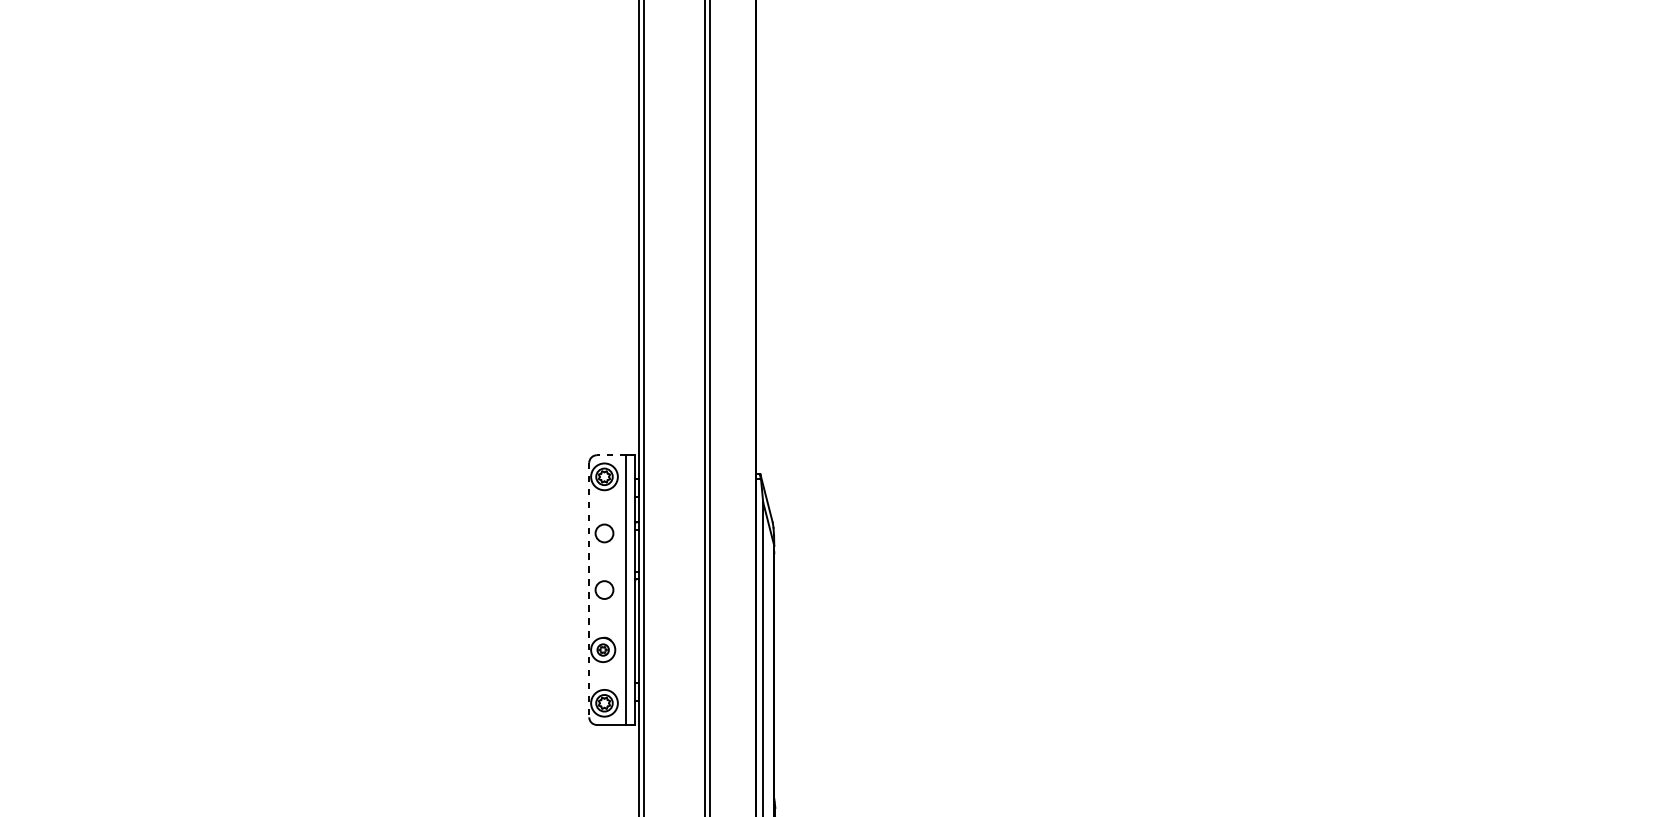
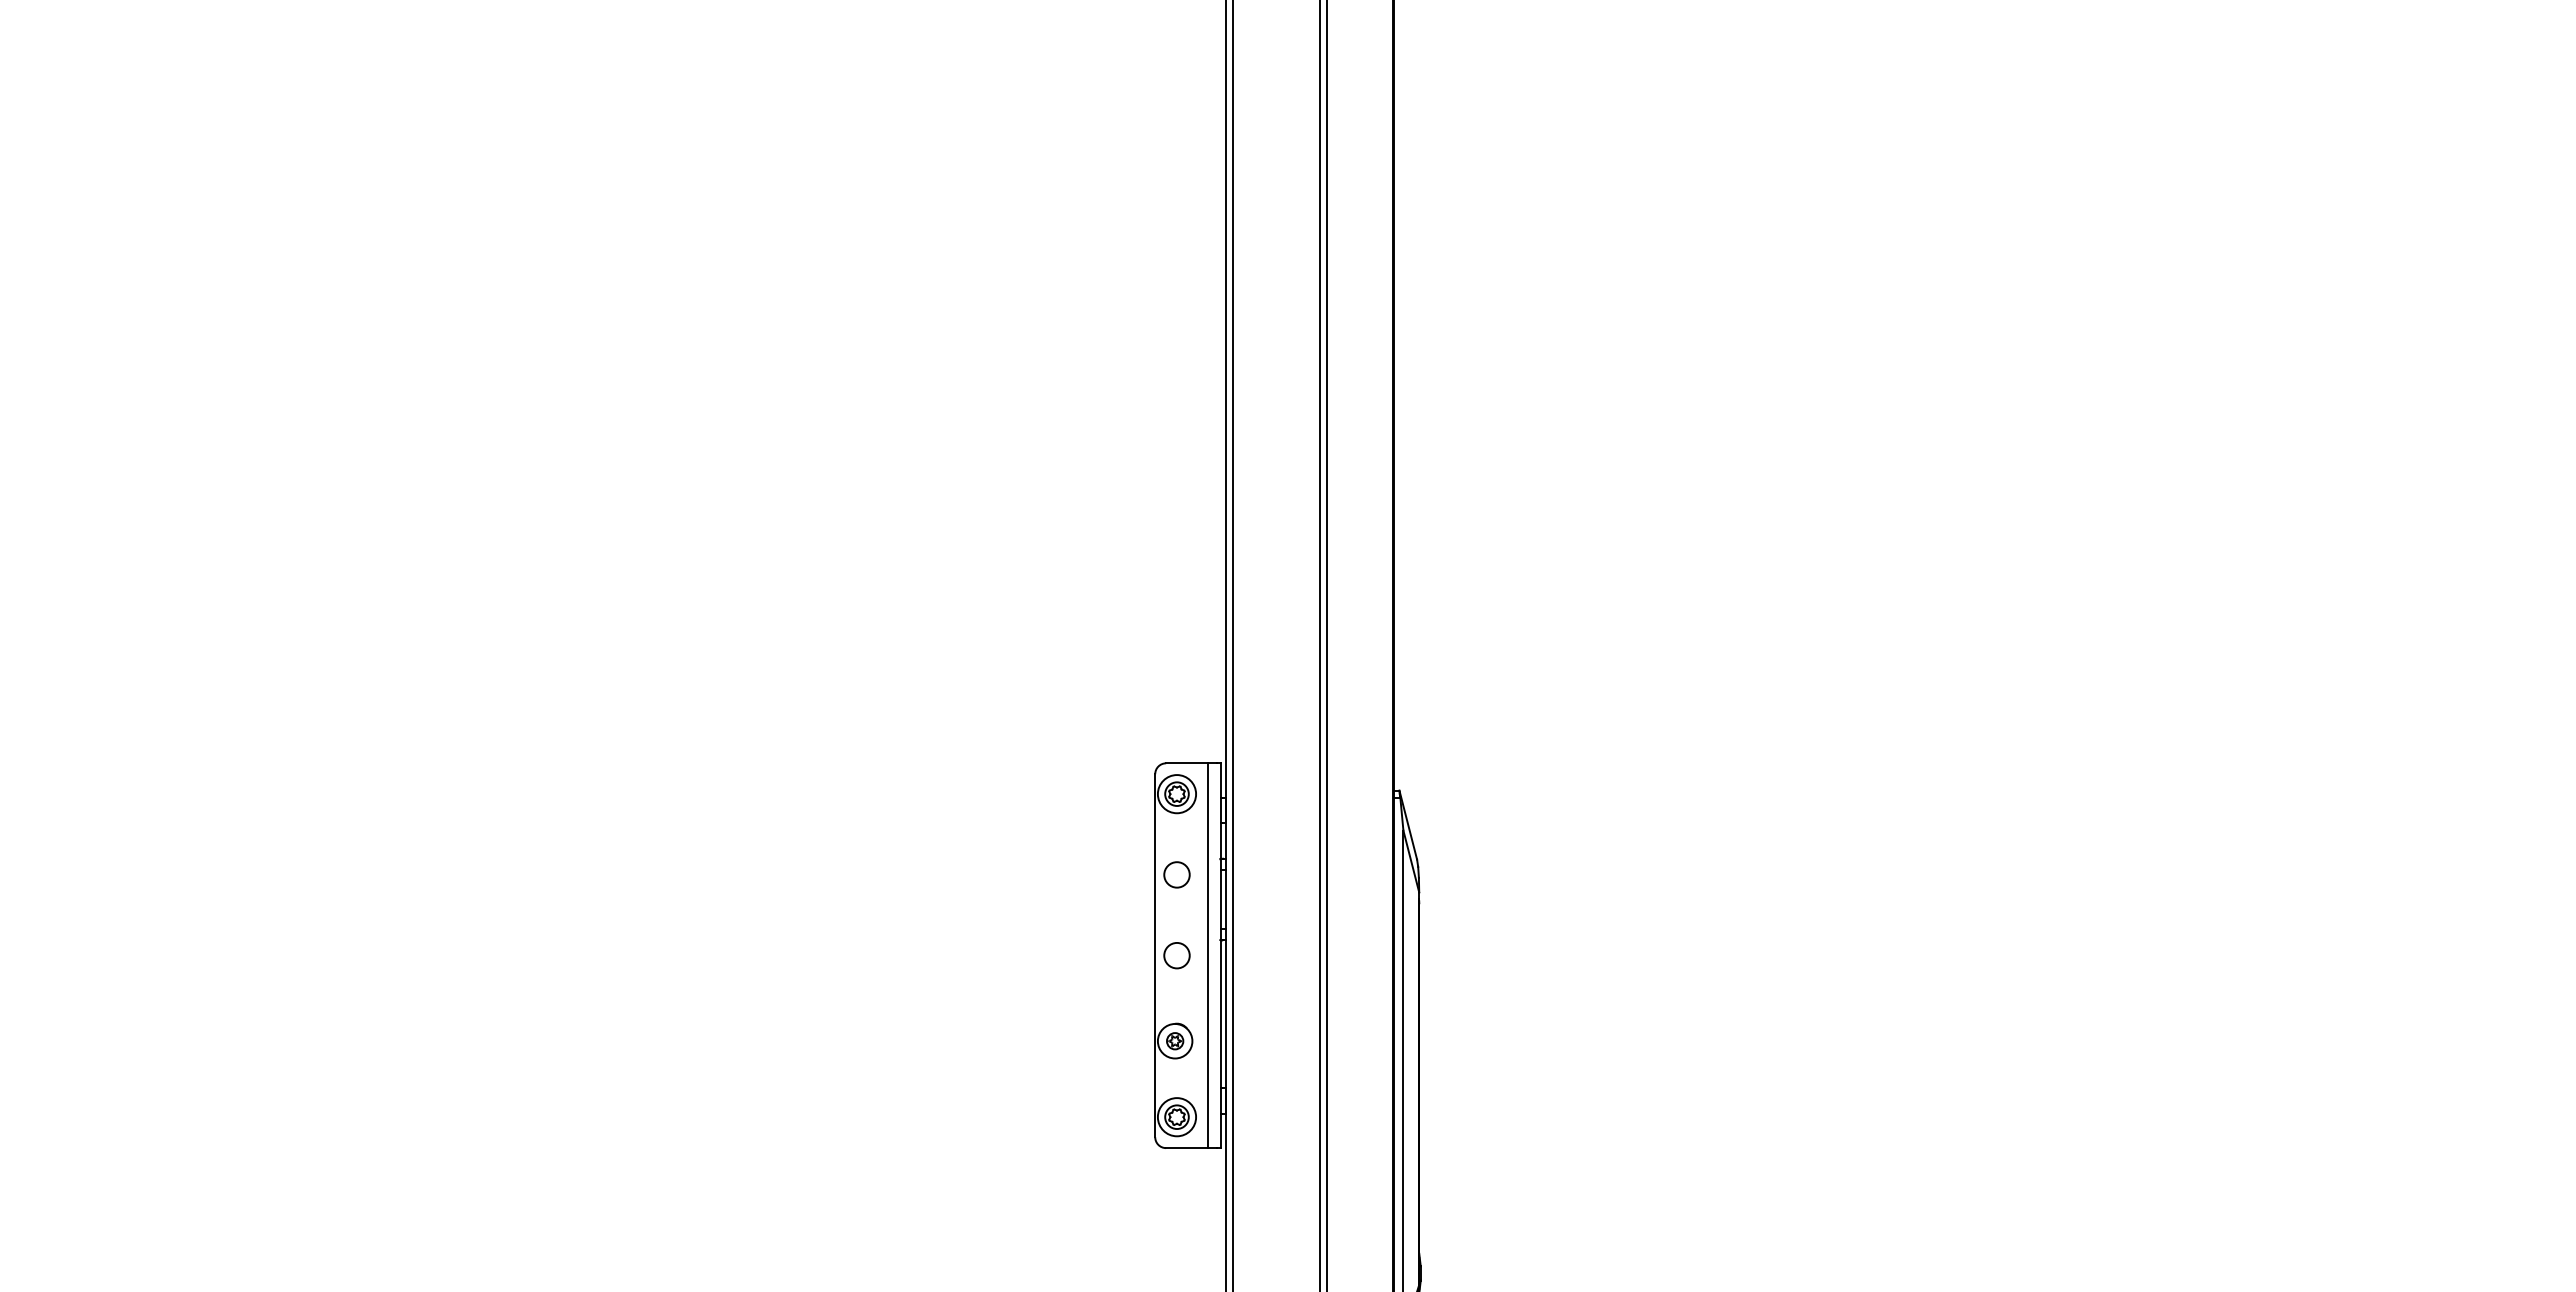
line: (611, 455) -> (1186, 763), dashed -> solid
line: (589, 589) -> (1155, 955), dashed -> solid

